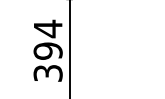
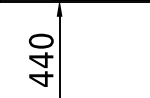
text: (47, 50) -> (40, 59), 394 -> 440

